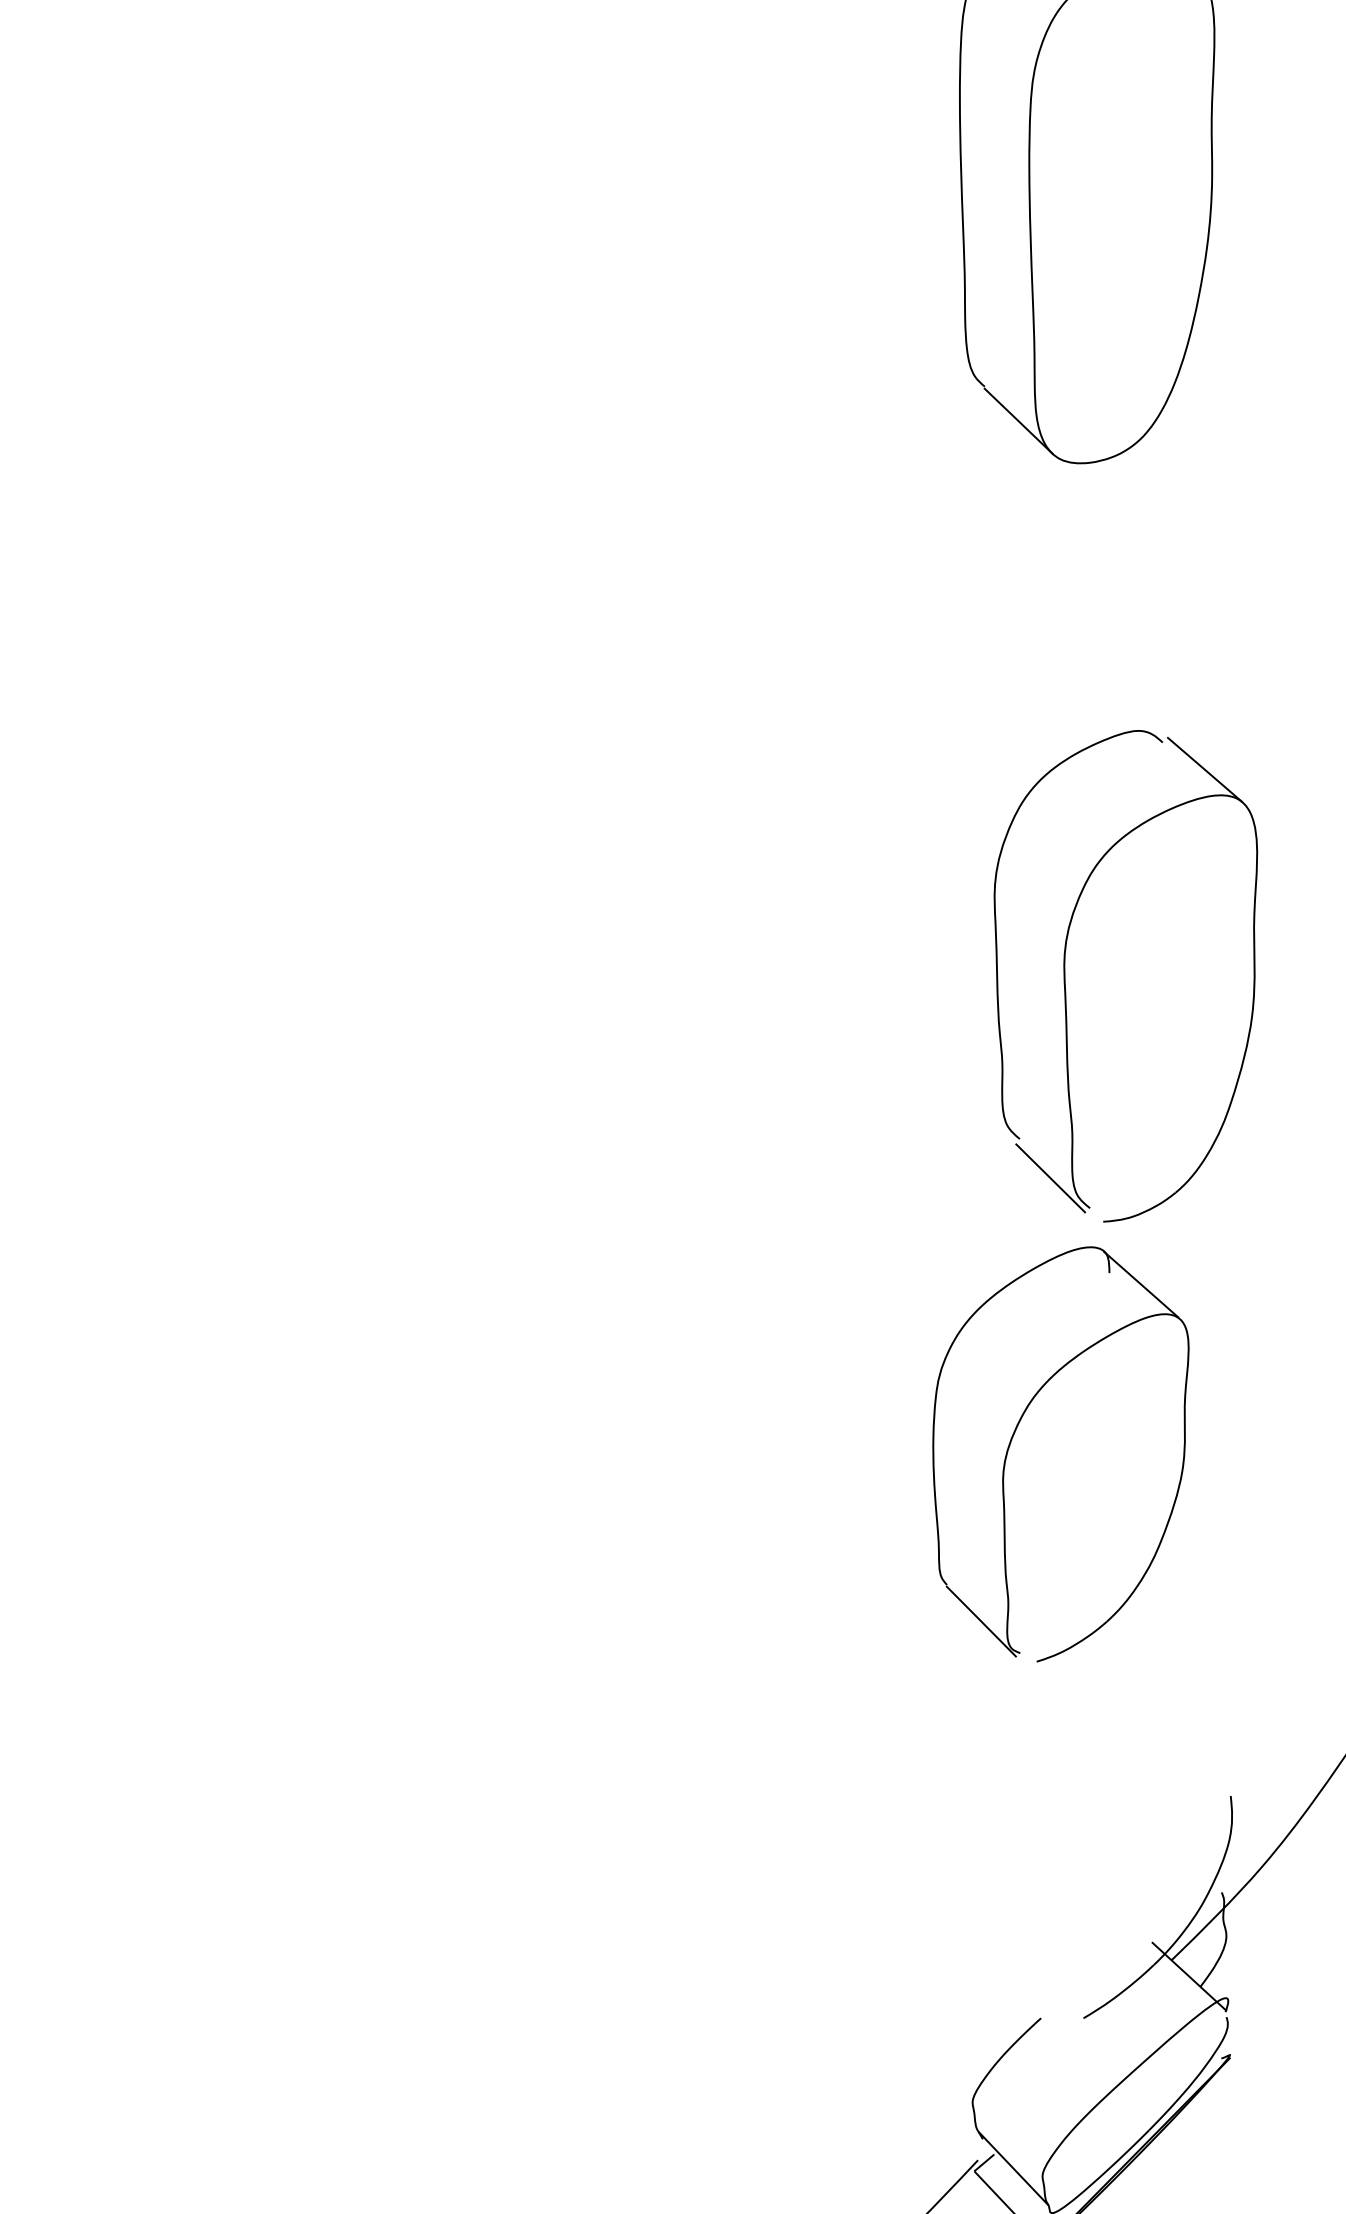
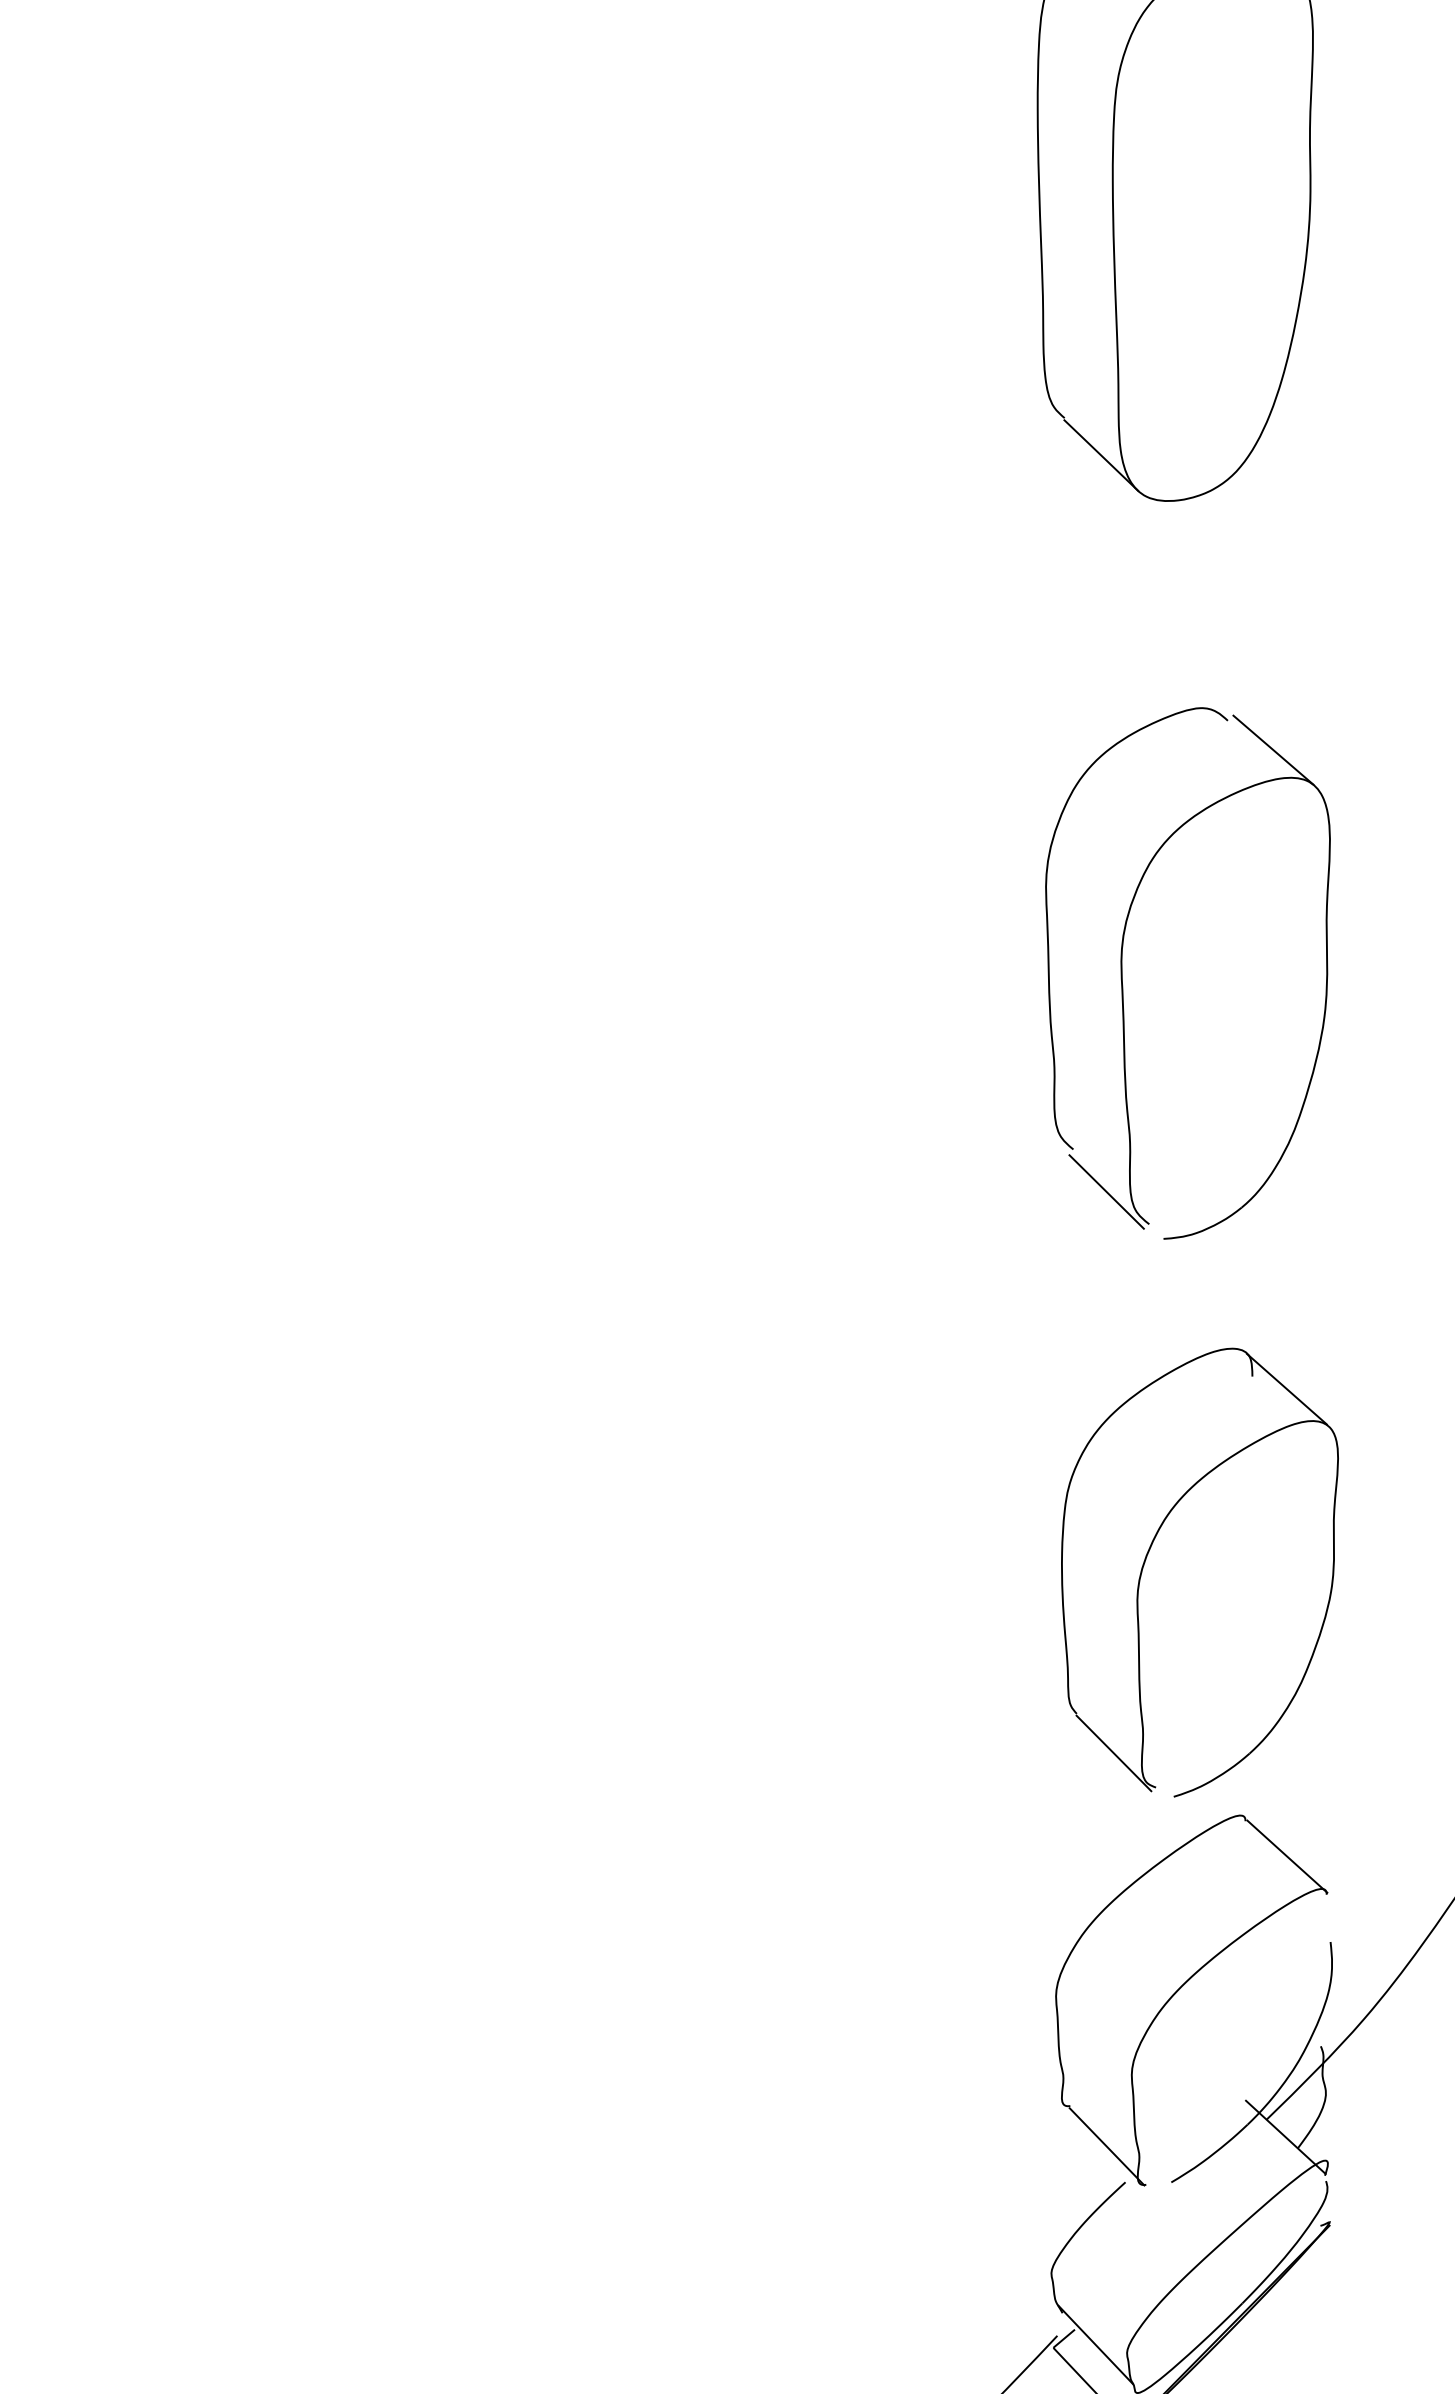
part: (1065, 976) -> (1122, 973), moved
part: (1014, 1435) -> (1149, 1552), moved
part: (1092, 1839) -> (1181, 1989), added

